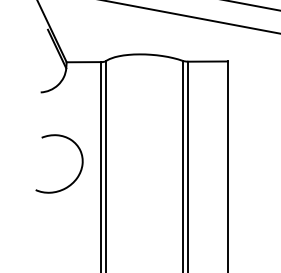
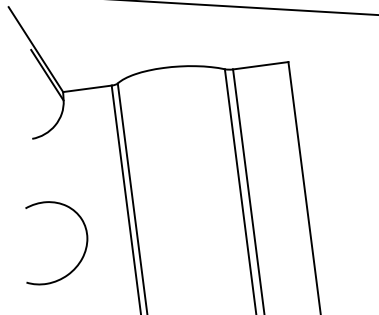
curve: (78, 173) -> (83, 251), moved

